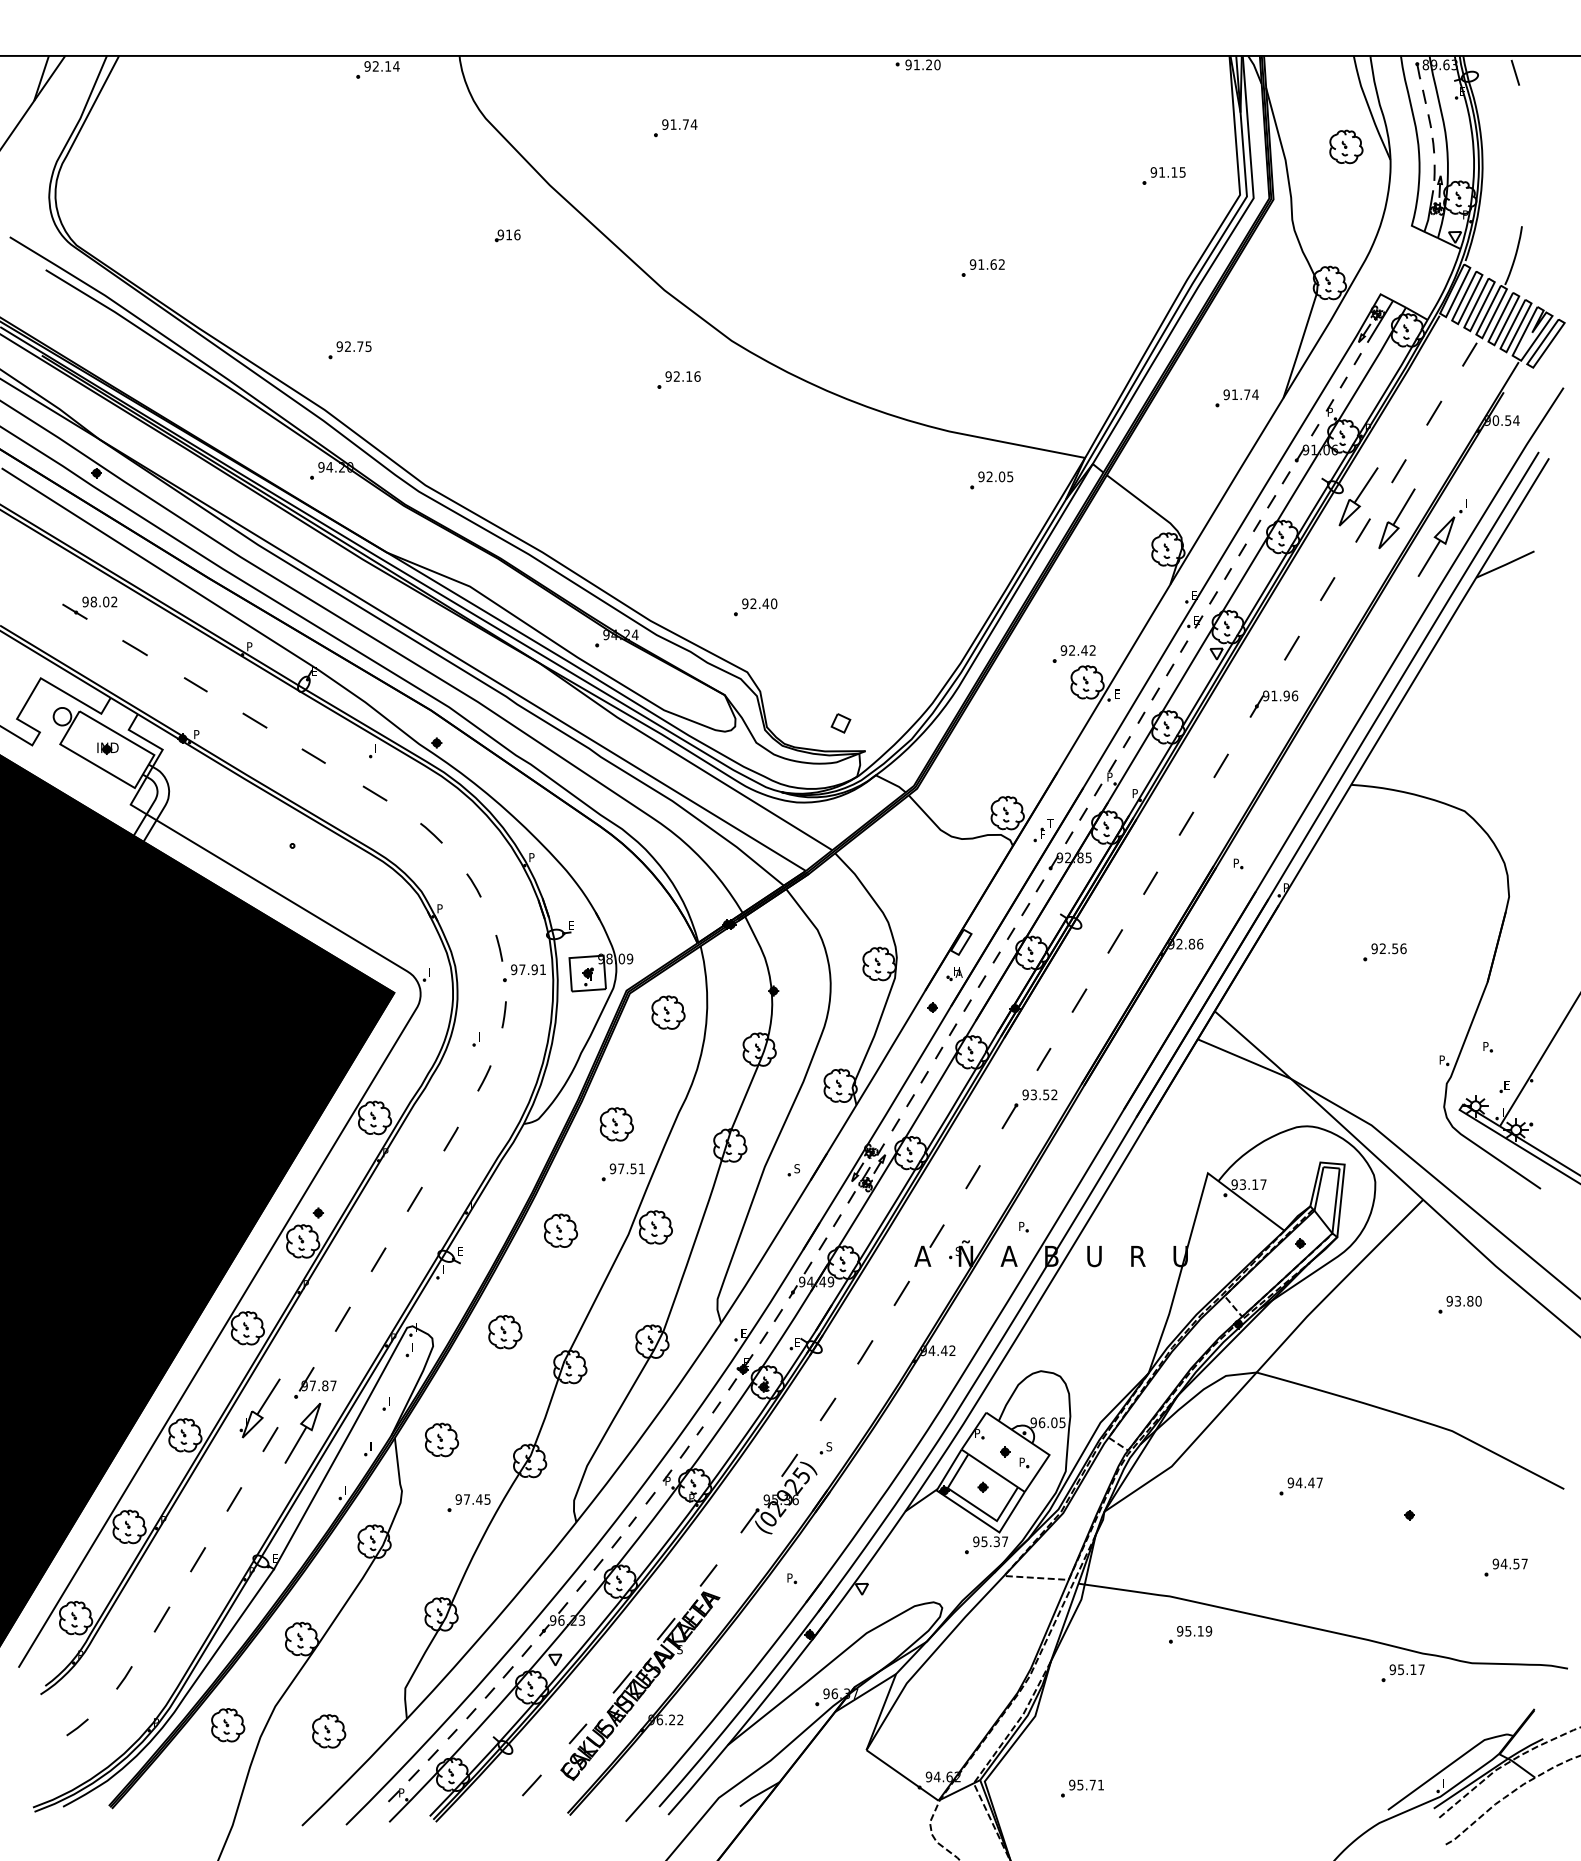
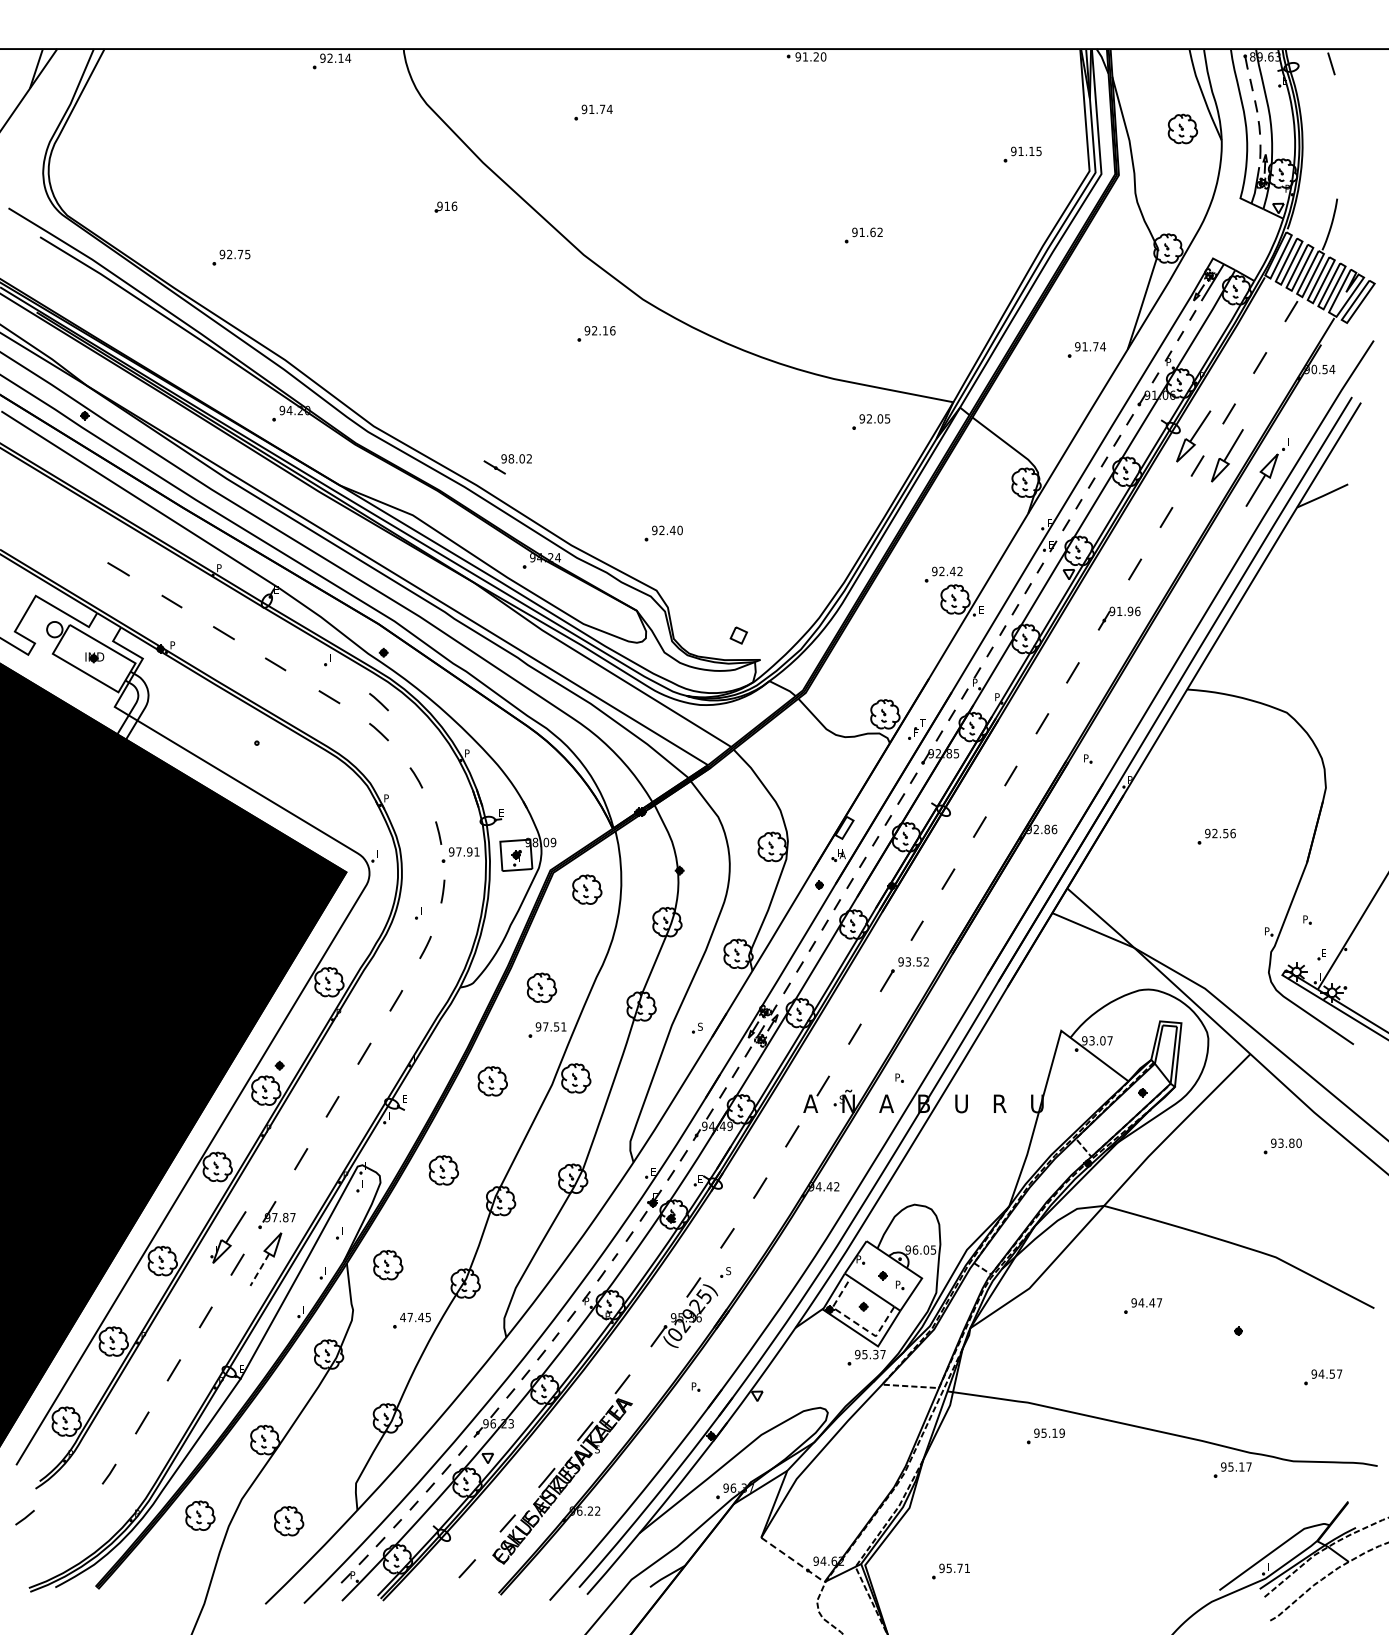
part: (350, 350) -> (231, 257), moved
part: (89, 608) -> (507, 464), moved
line: (430, 799) -> (378, 702), added
text: (1254, 1184) -> (1102, 1040), 93.17 -> 93.07
line: (295, 1444) -> (259, 1269), solid -> dashed
text: (458, 1499) -> (402, 1317), 97.45 -> 47.45
line: (972, 1504) -> (854, 1321), solid -> dashed
line: (76, 1727) -> (24, 1517), moved
line: (902, 1774) -> (792, 1559), solid -> dashed

